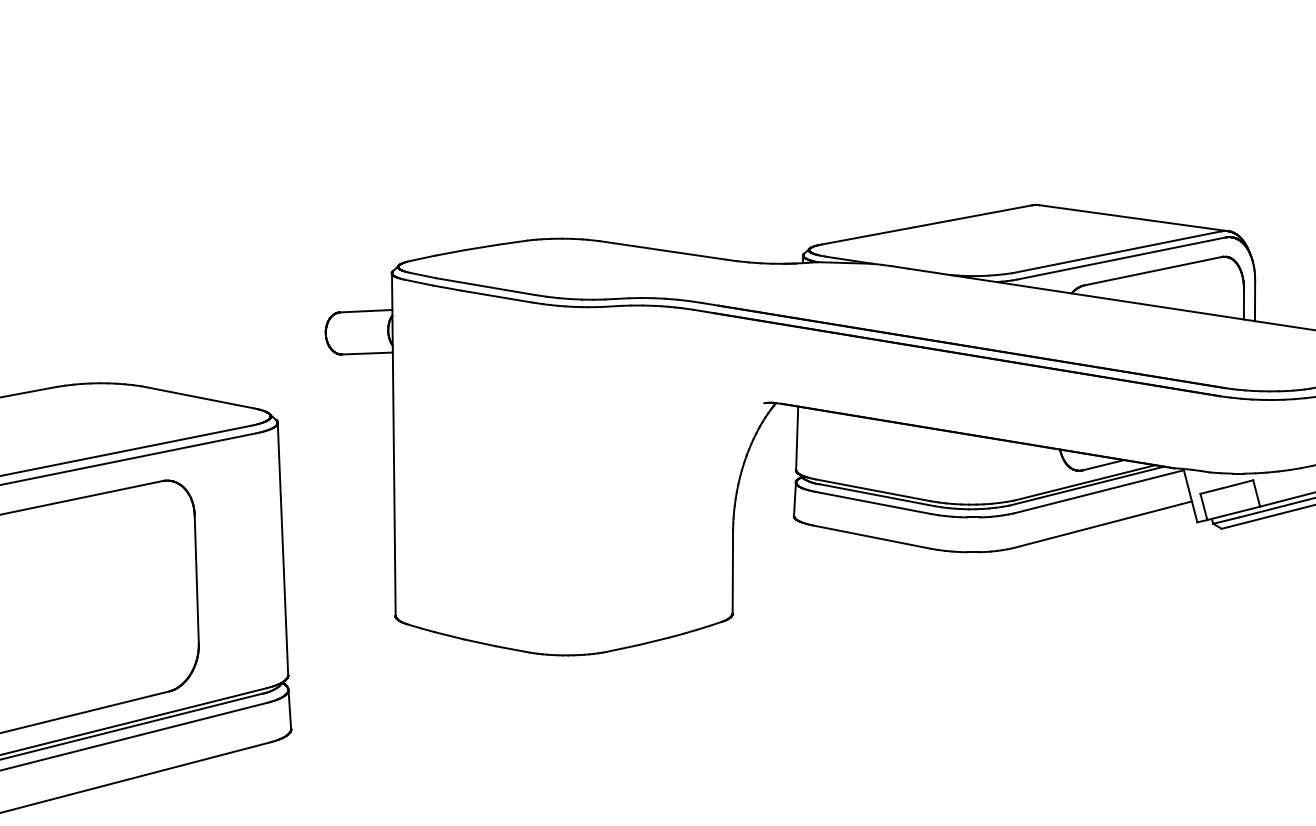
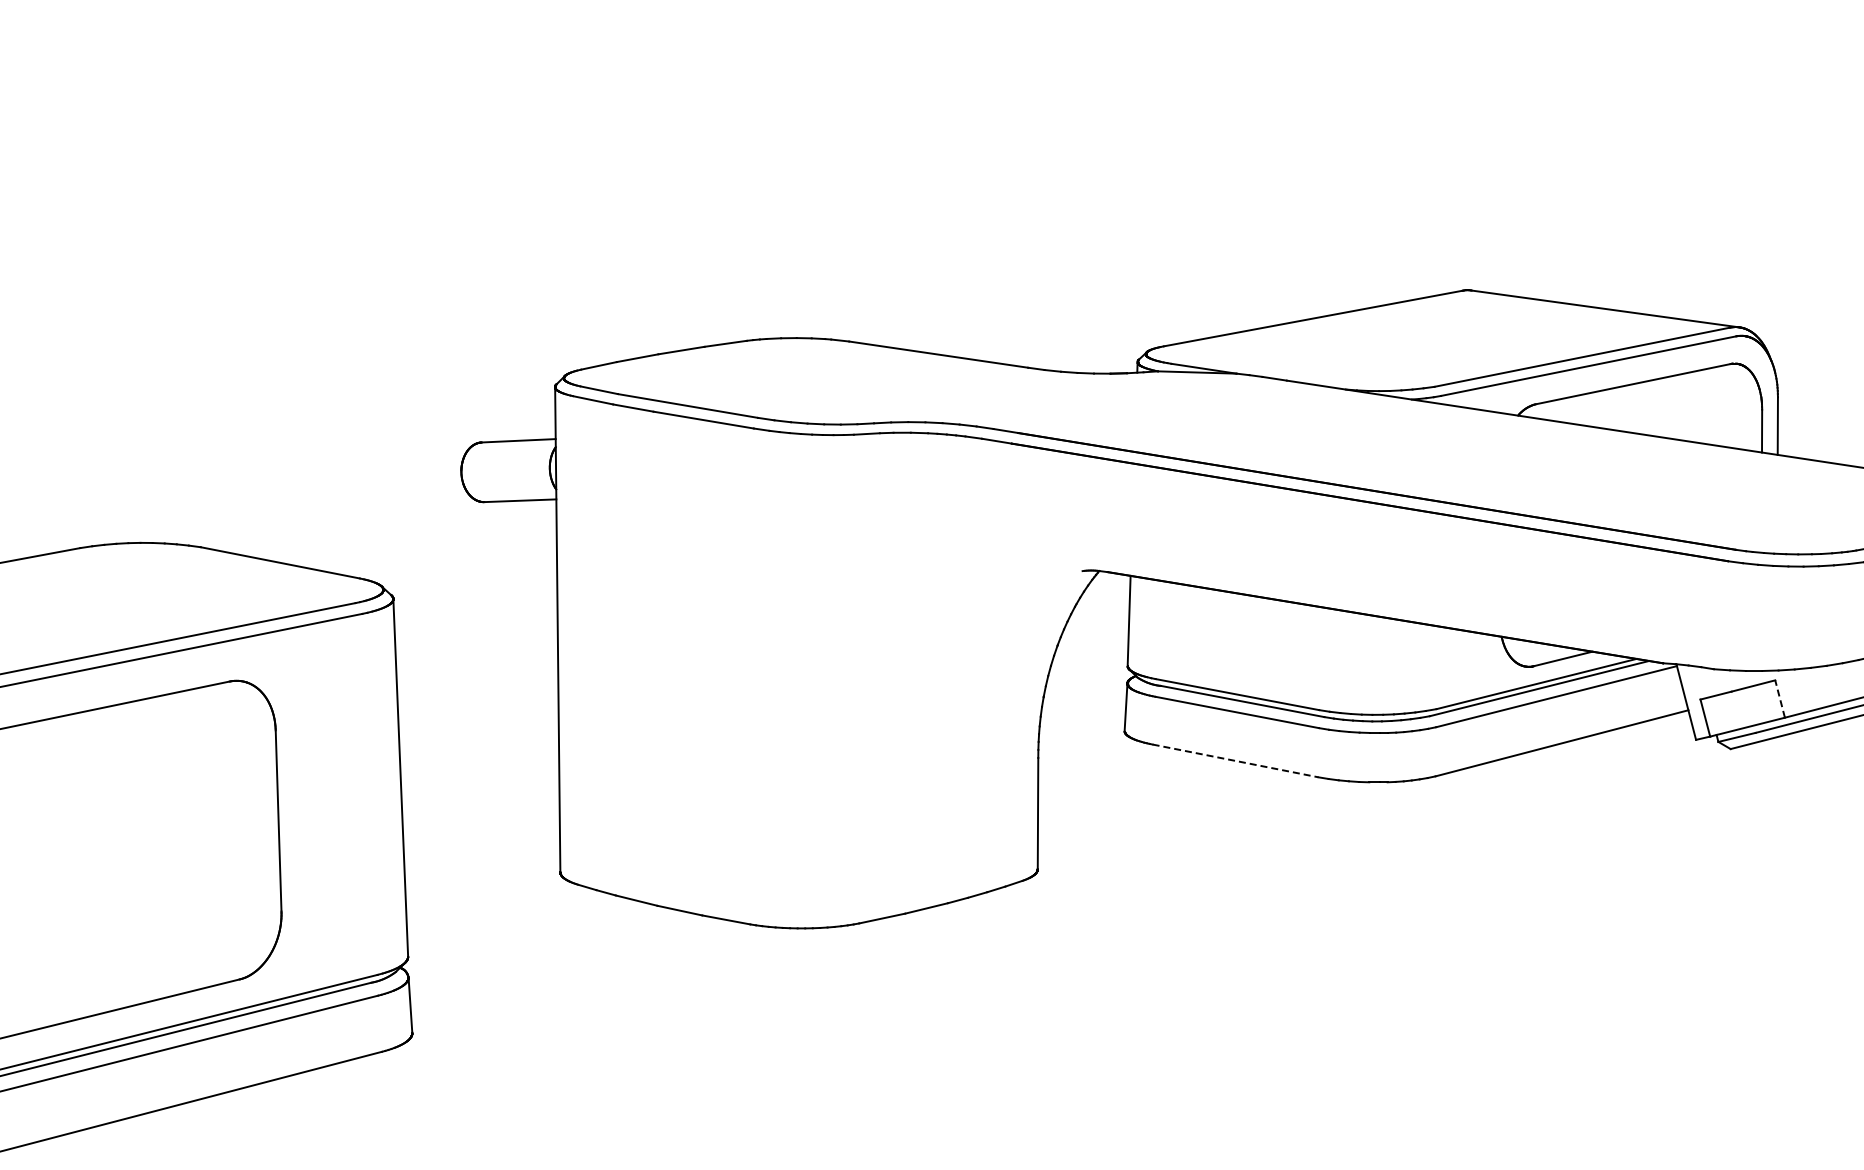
line: (1256, 493) -> (1779, 698), solid -> dashed
line: (872, 536) -> (1235, 760), solid -> dashed

